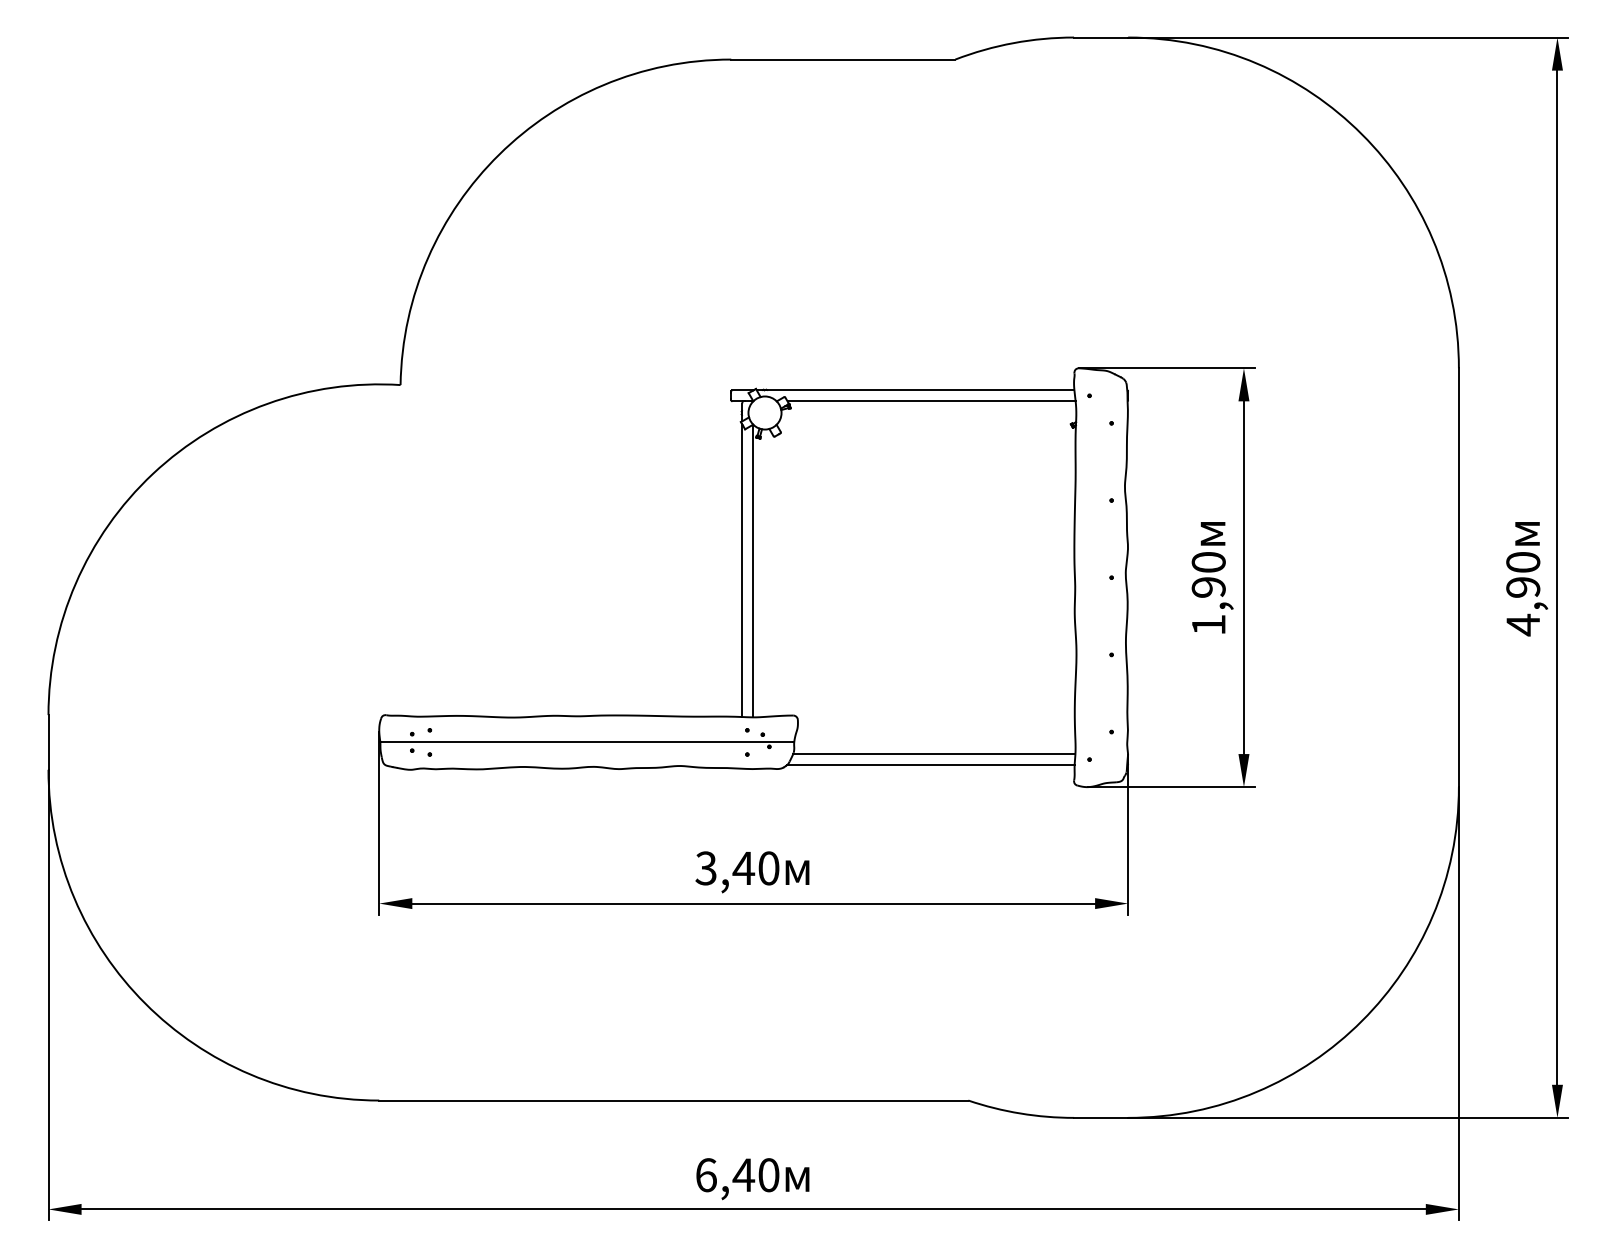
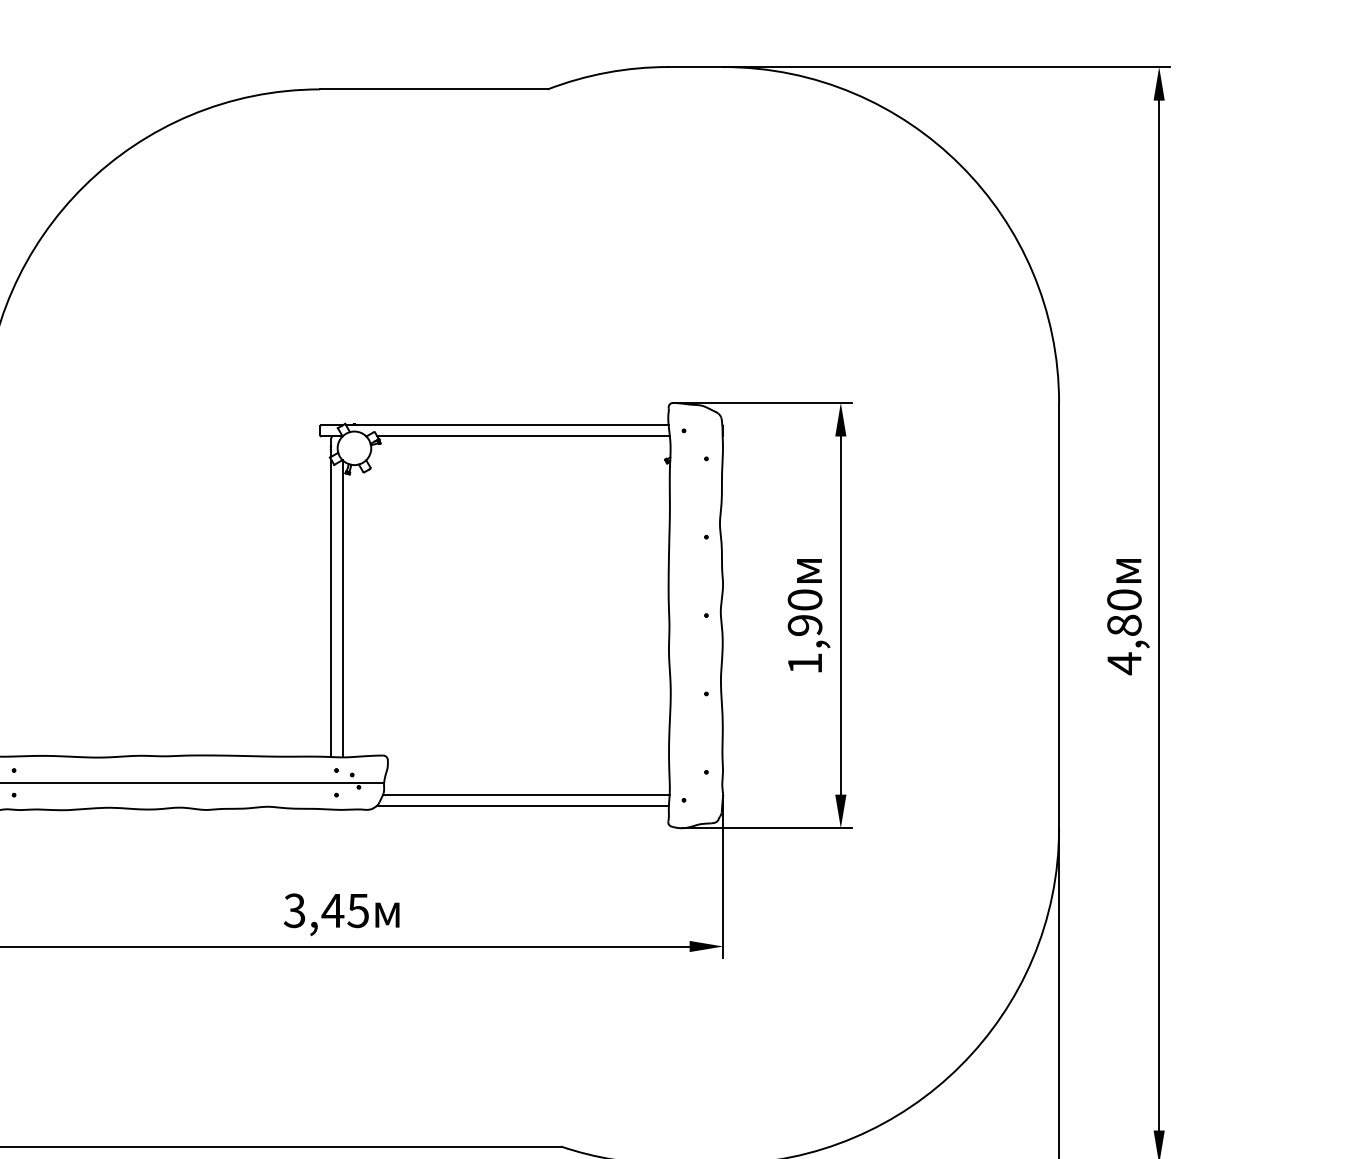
text: (1523, 587) -> (1124, 625), 4,90 -> 4,80
text: (768, 868) -> (357, 910), 3,40 -> 3,45

